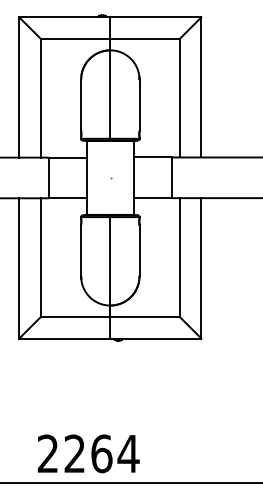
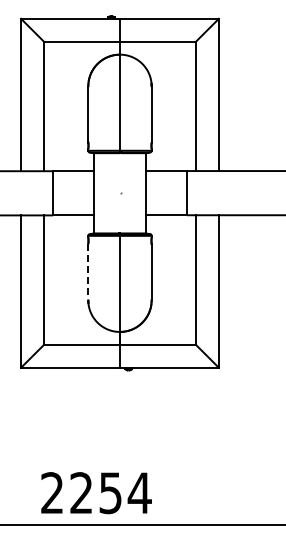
line: (81, 249) -> (88, 271), solid -> dashed
text: (101, 454) -> (110, 493), 2264 -> 2254

